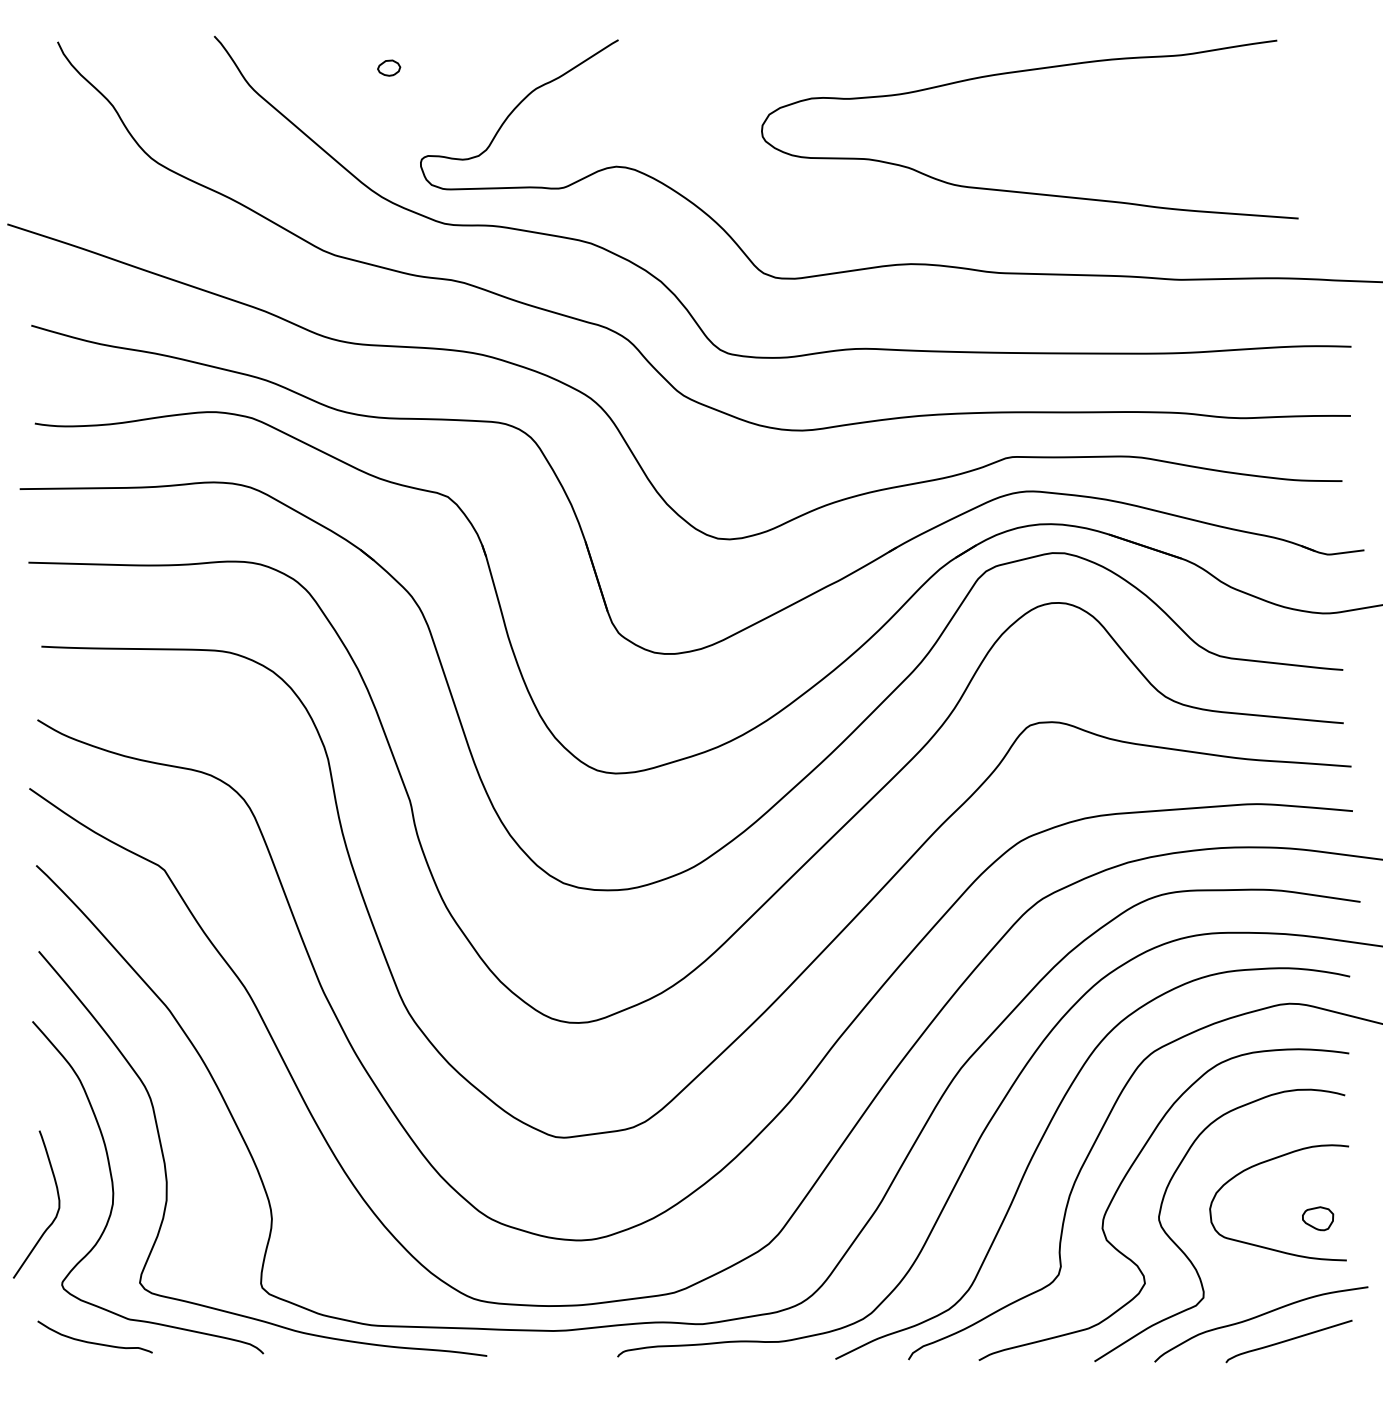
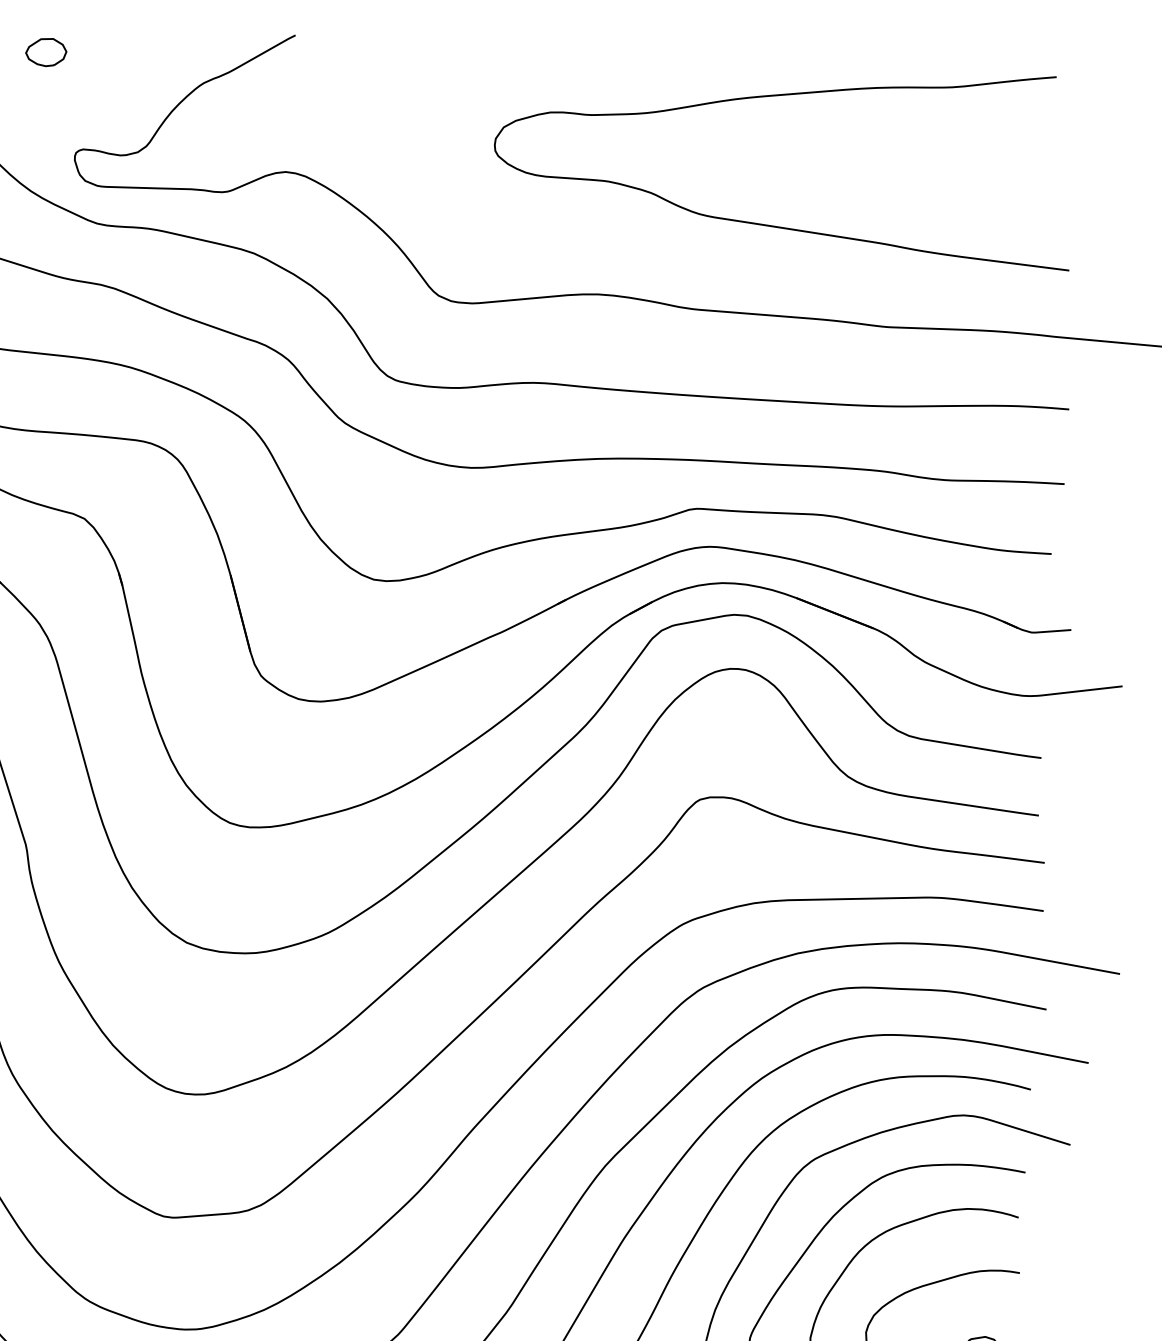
part: (388, 67) -> (45, 51), size x1.67
curve: (1020, 72) -> (777, 96), moved

